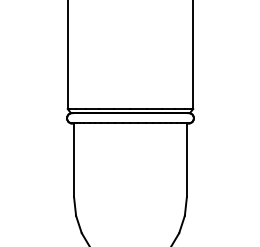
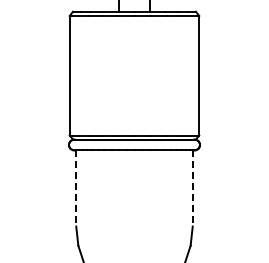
line: (74, 160) -> (76, 188), solid -> dashed
line: (186, 160) -> (192, 188), solid -> dashed

